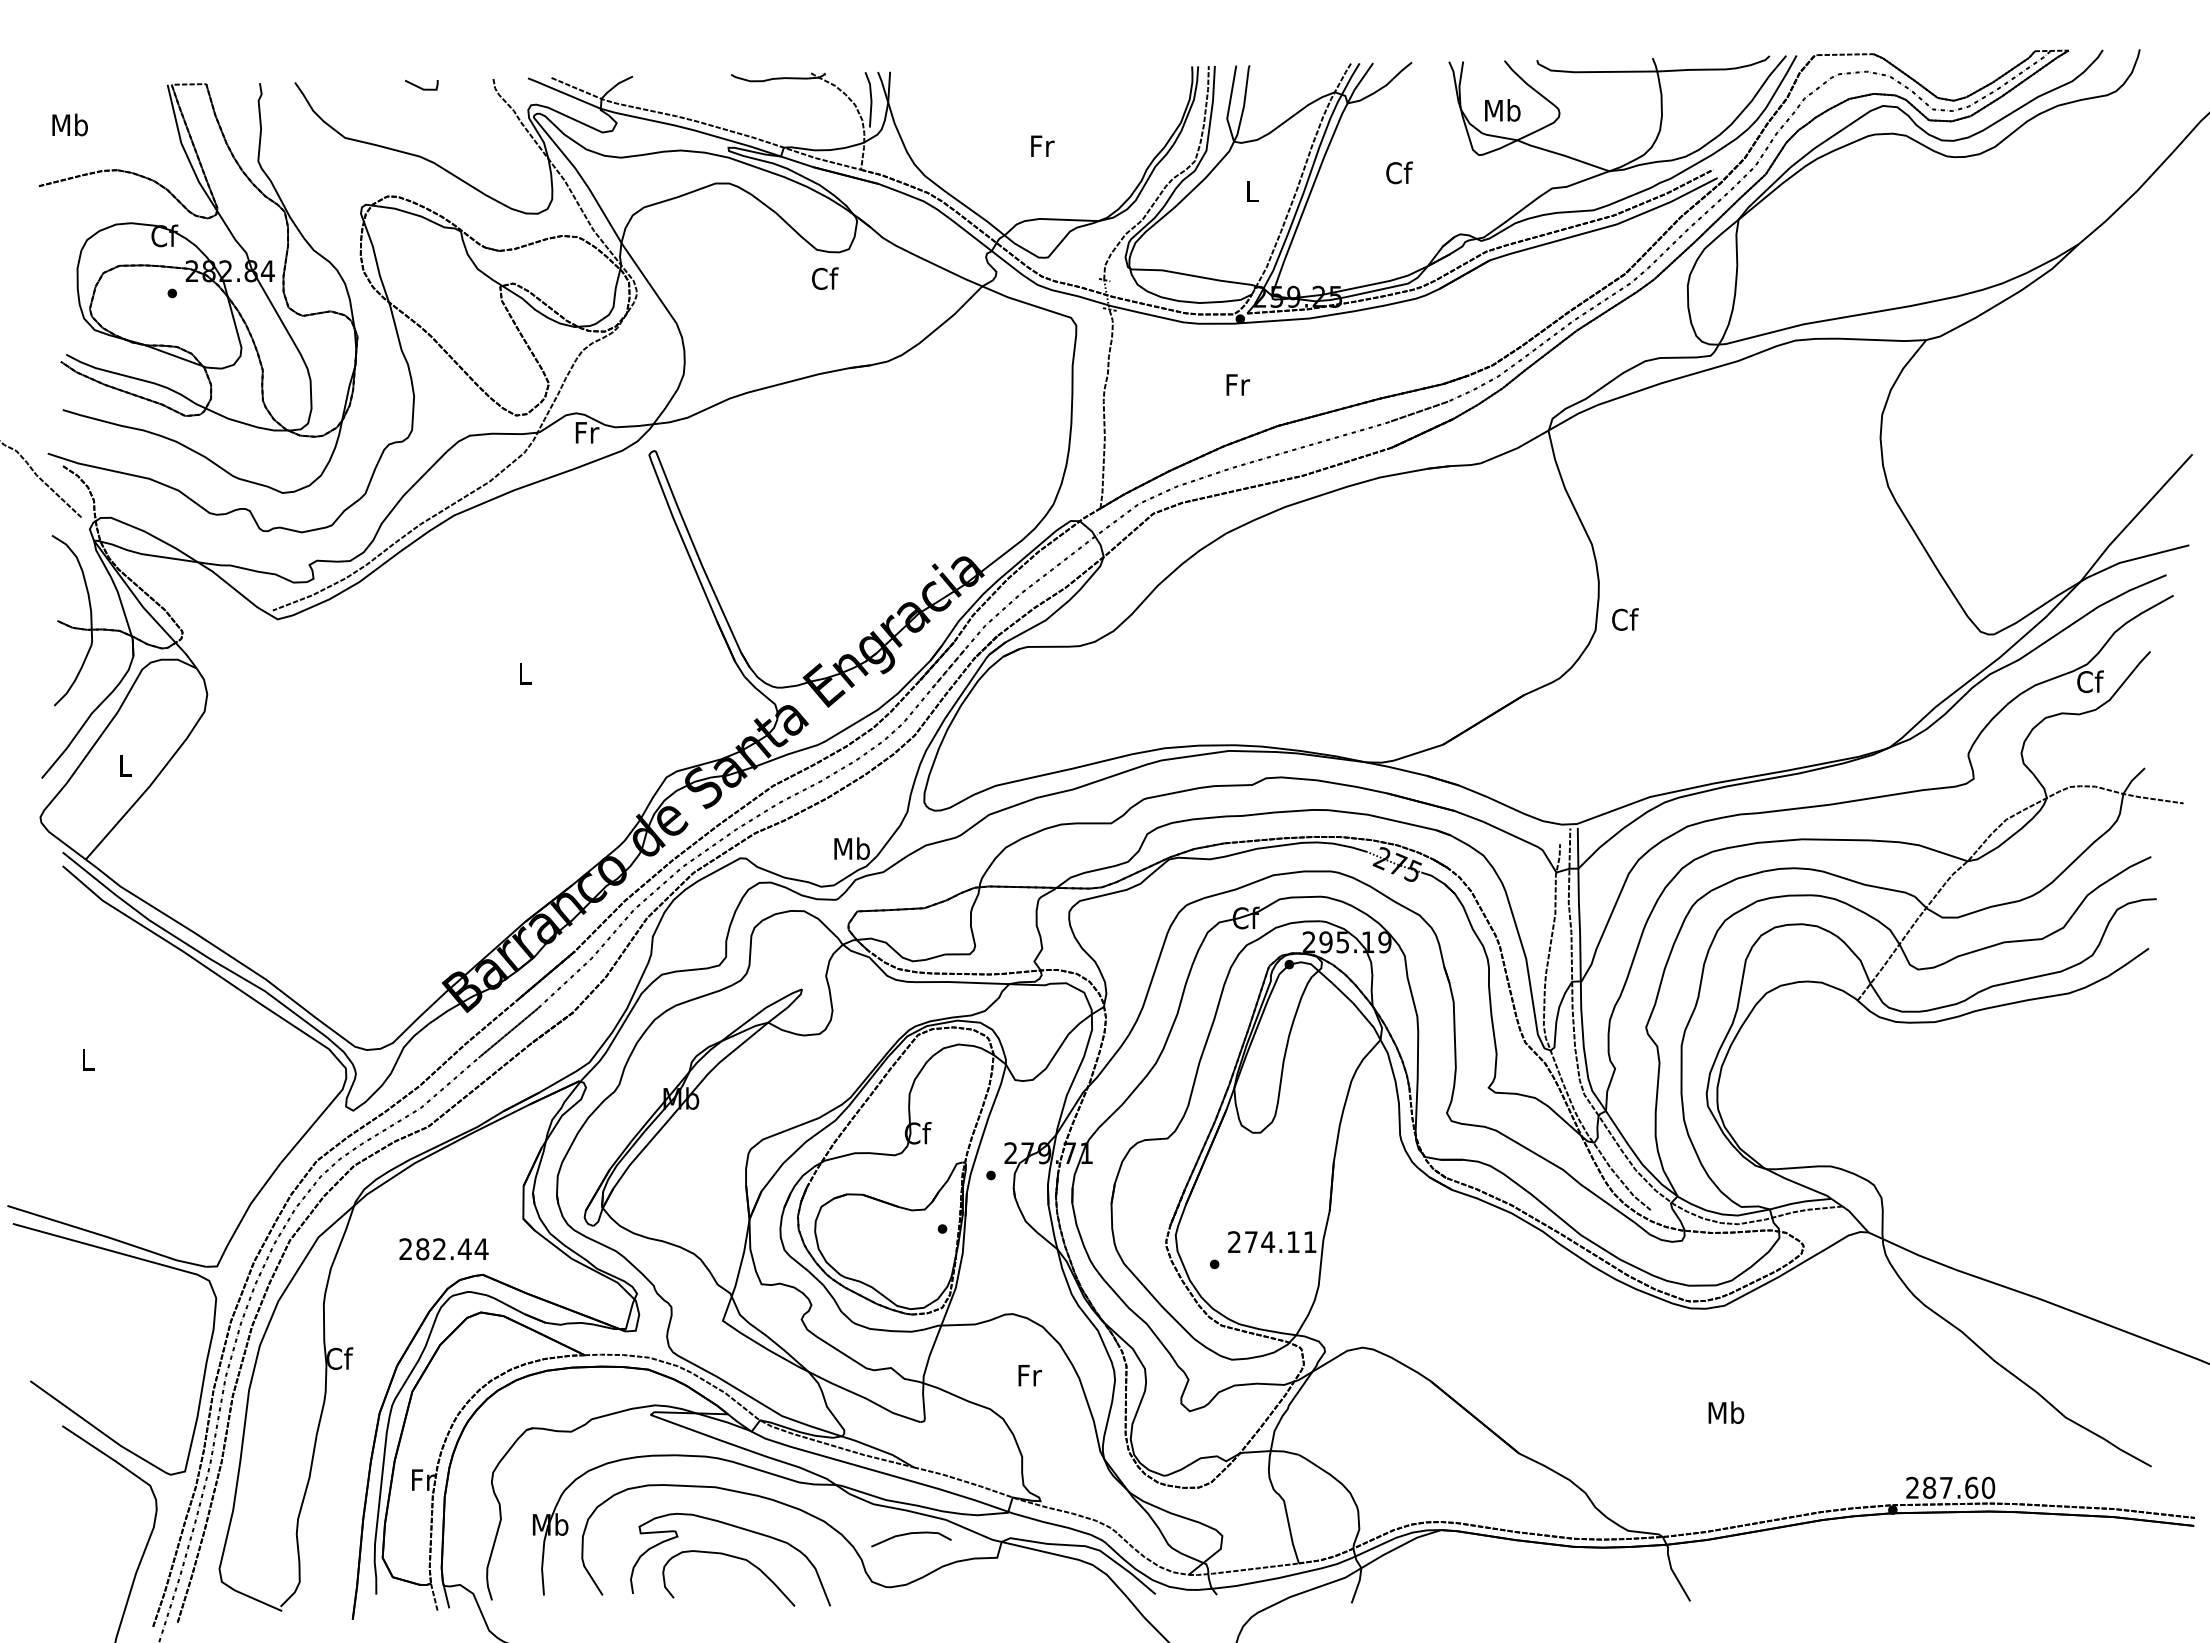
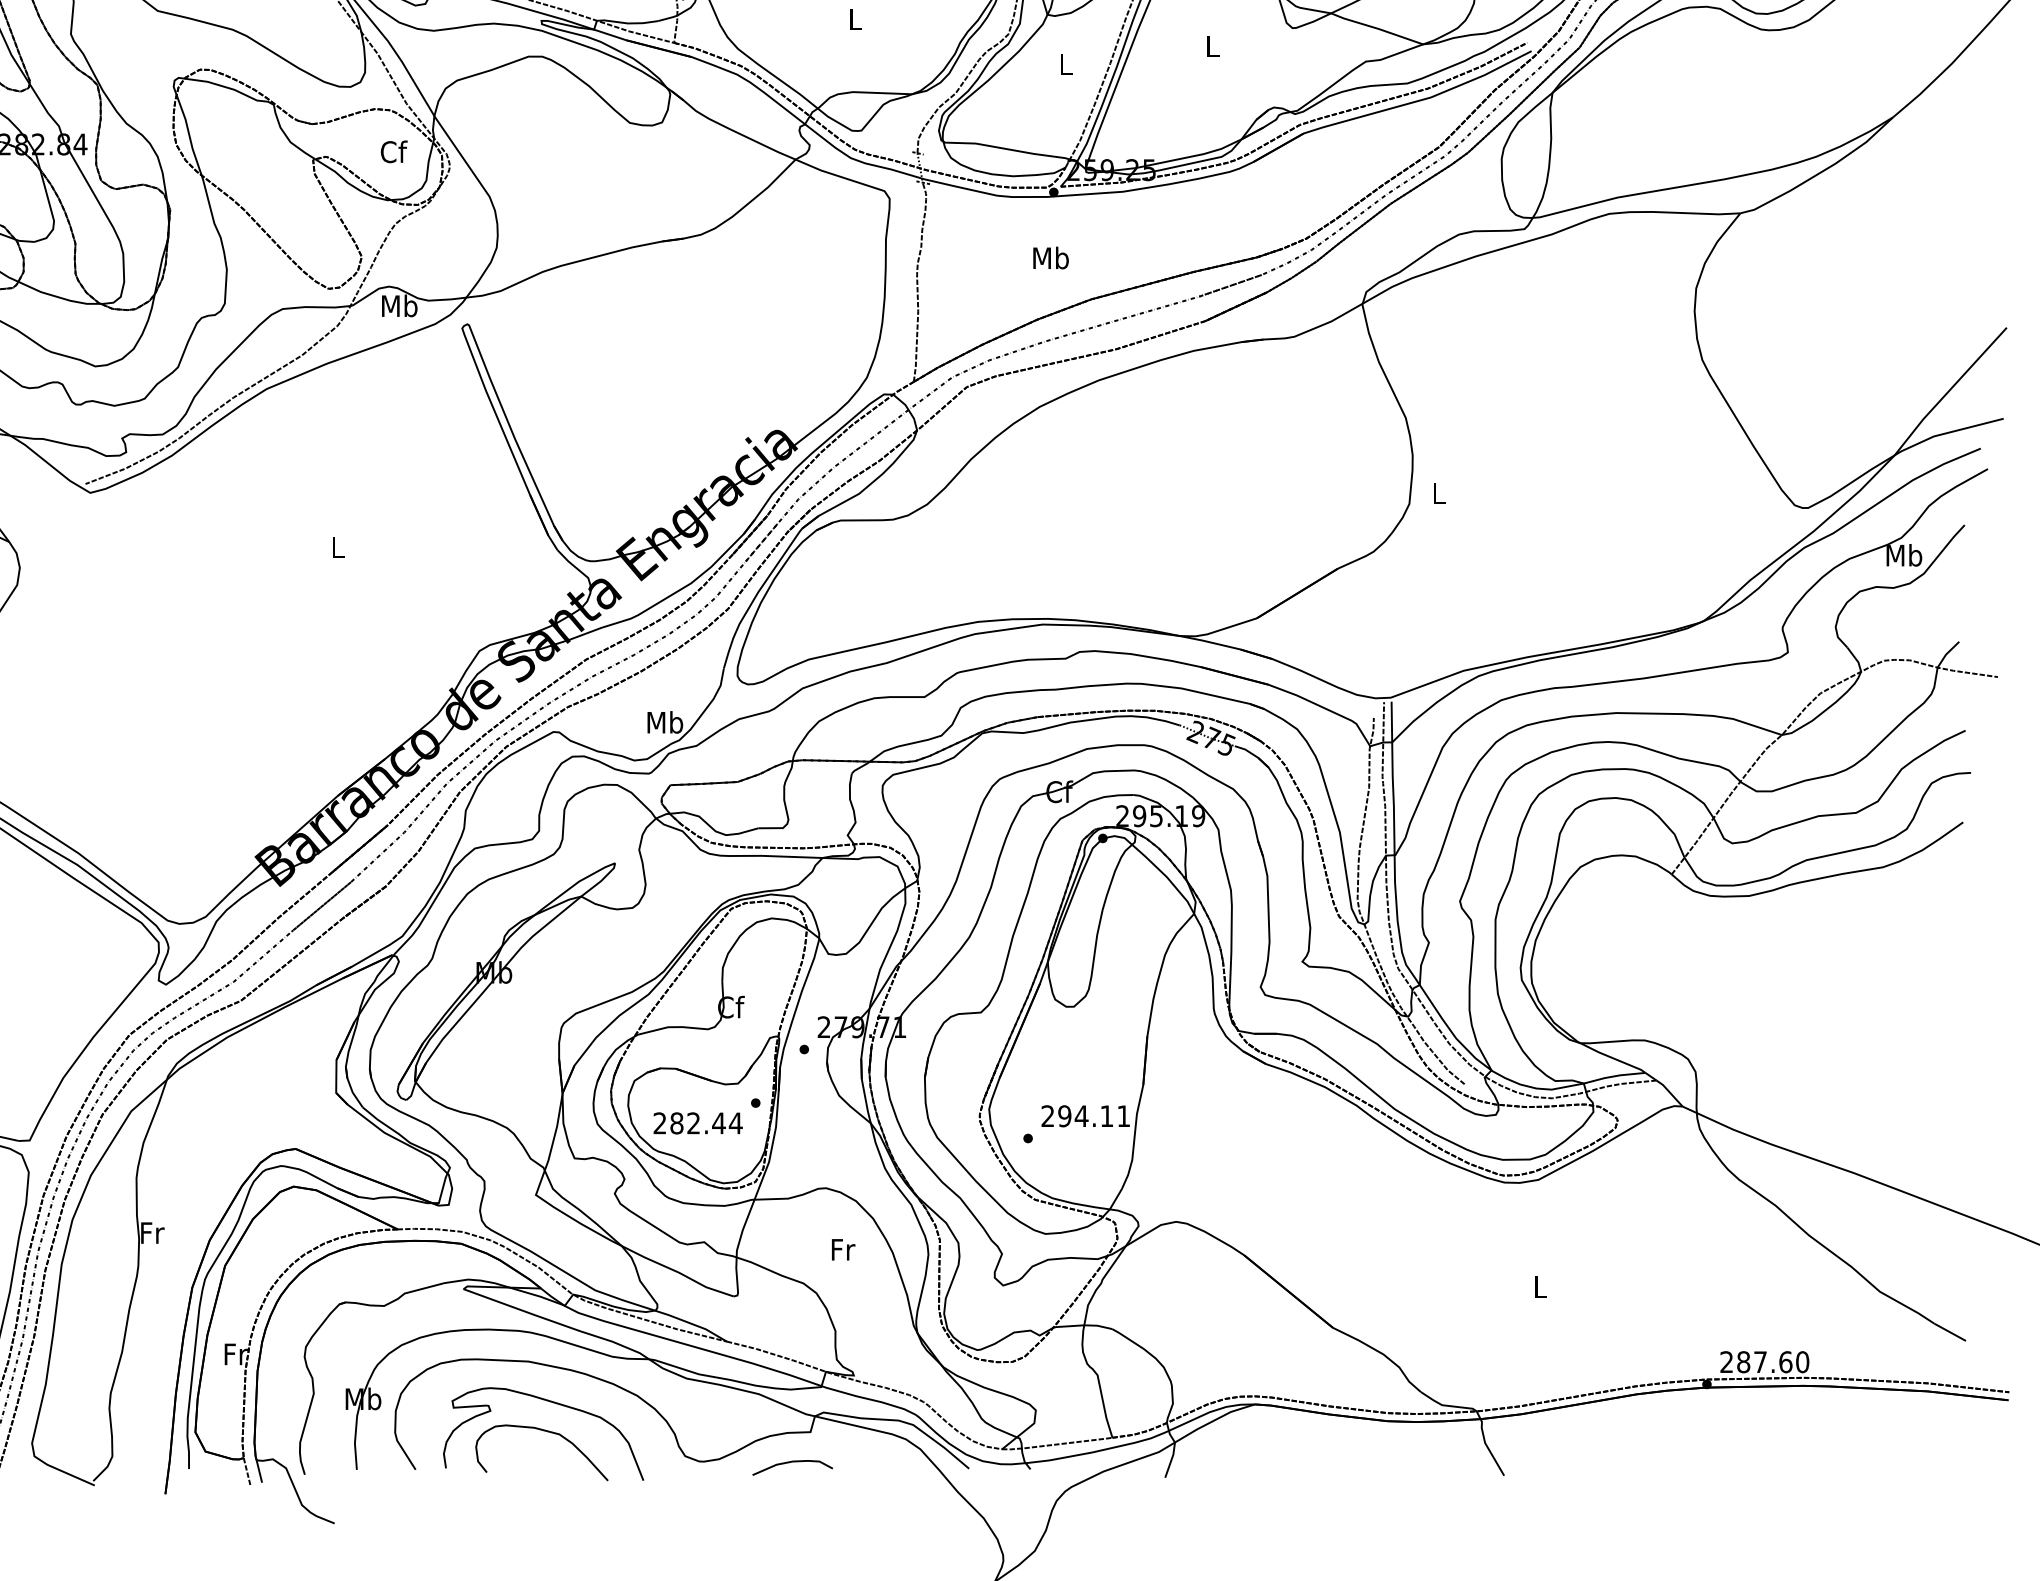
text: (1042, 145) -> (855, 18), Fr -> L
text: (1399, 172) -> (1213, 45), Cf -> L
text: (825, 278) -> (394, 151), moved
text: (1237, 384) -> (1050, 257), Fr -> Mb
text: (586, 432) -> (399, 305), Fr -> Mb
text: (1625, 619) -> (1439, 493), Cf -> L
text: (2089, 681) -> (1903, 555), Cf -> Mb
text: (1250, 1242) -> (1064, 1116), 274.11 -> 294.11
text: (443, 1249) -> (697, 1123), moved
text: (339, 1358) -> (152, 1232), Cf -> Fr
text: (1726, 1412) -> (1540, 1286), Mb -> L
curve: (911, 1534) -> (792, 1462), moved

